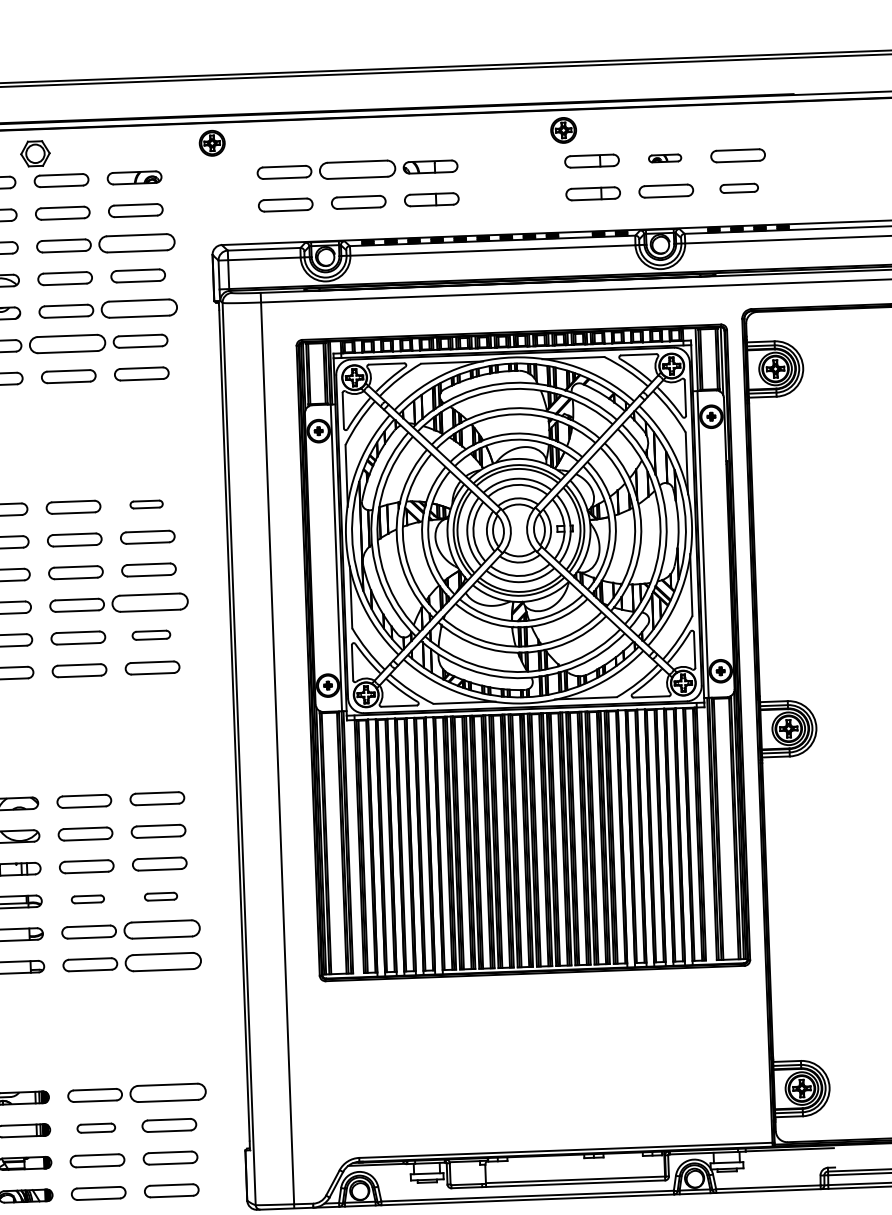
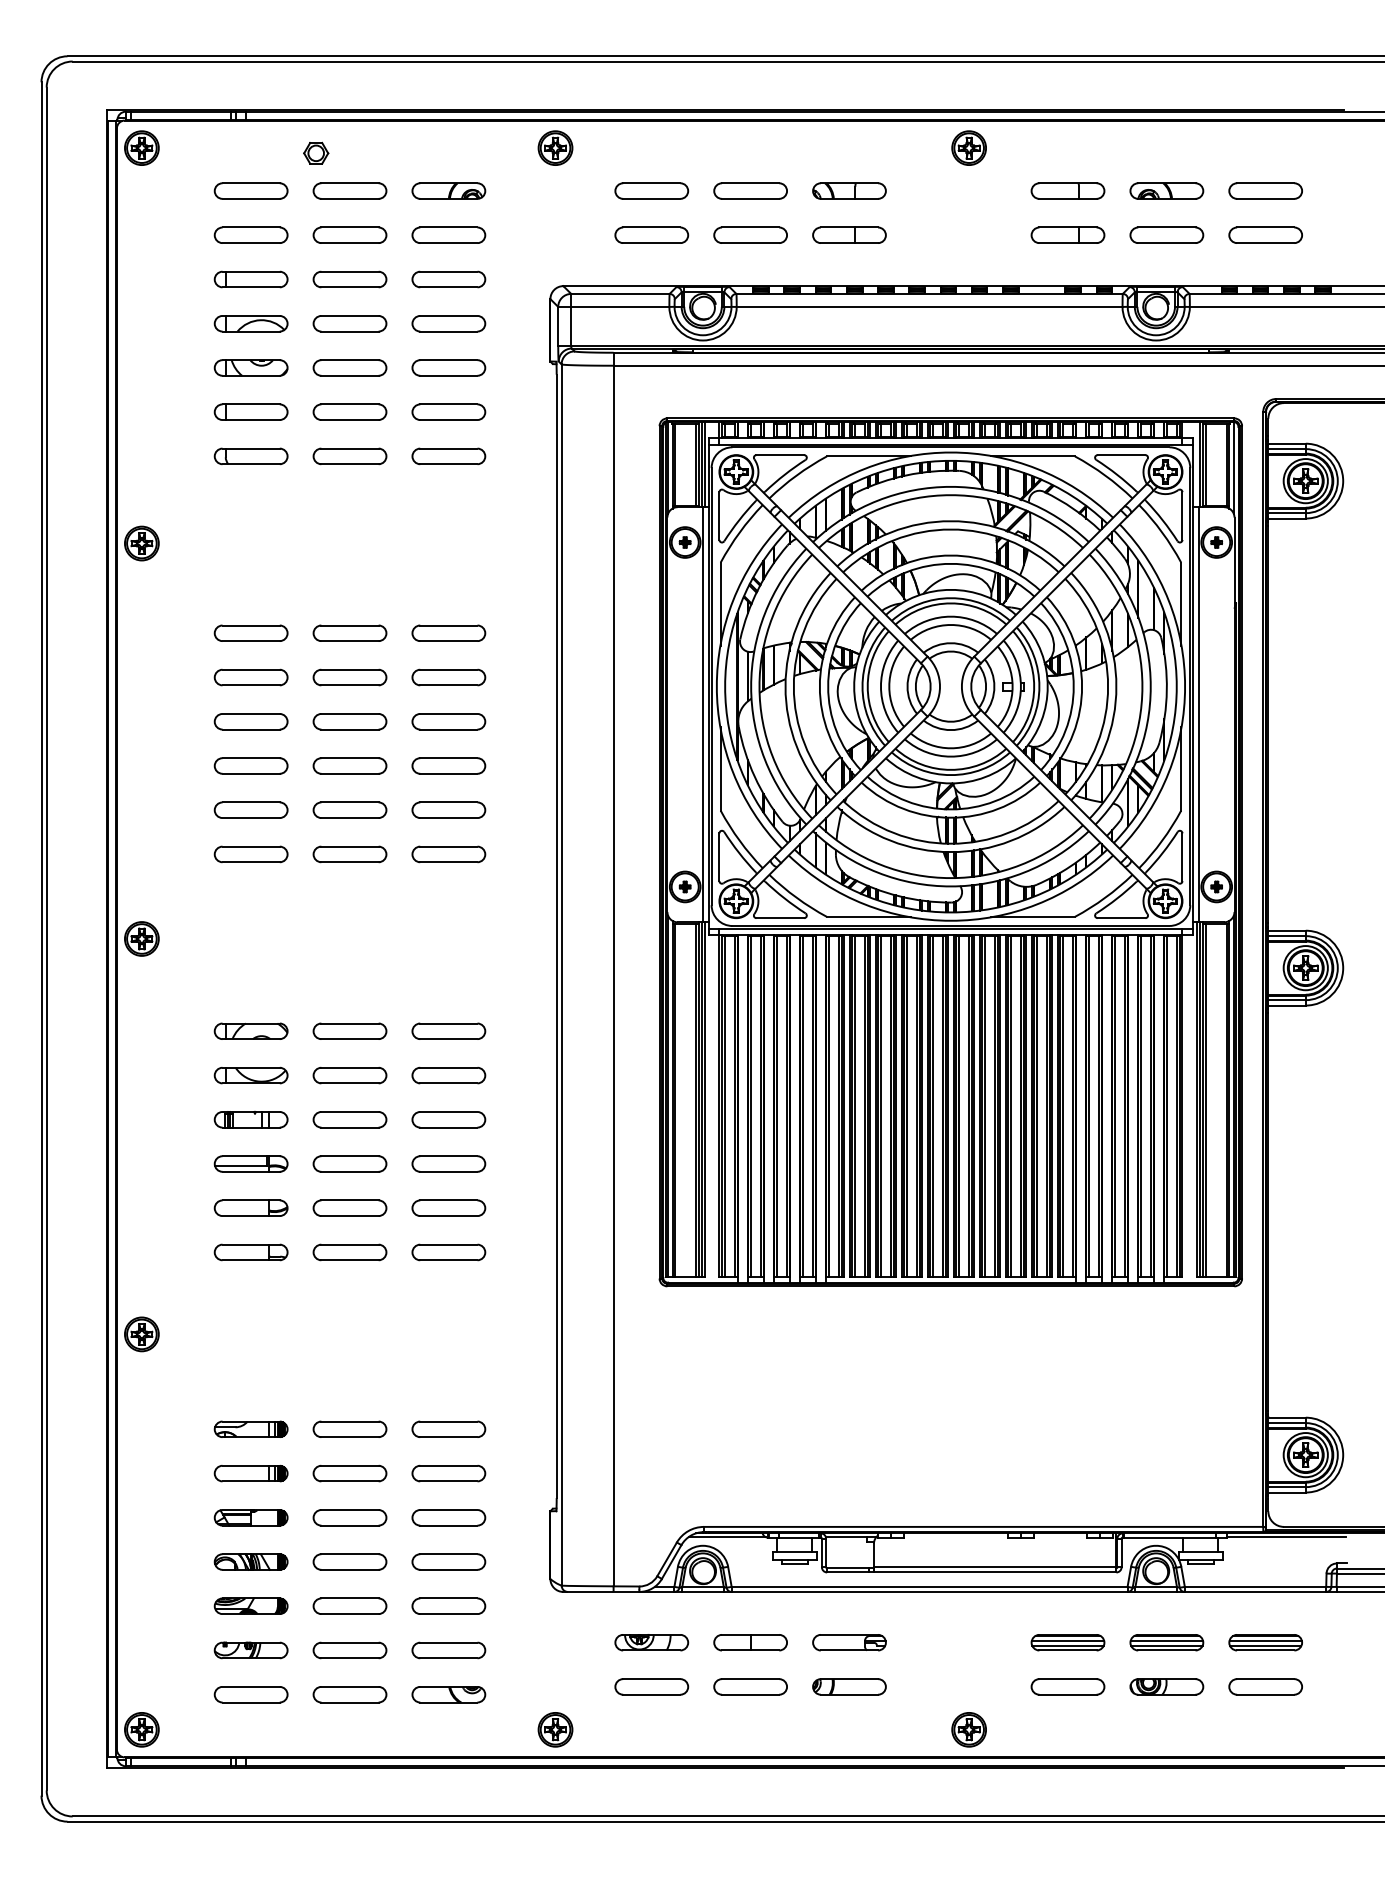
part: (563, 129) -> (968, 147), moved
part: (35, 153) -> (316, 152), size x0.62
part: (664, 158) -> (1166, 190), size x1.67
part: (357, 169) -> (750, 190), size x0.71
part: (739, 187) -> (1265, 234), size x1.43
part: (136, 243) -> (448, 279), size x0.71
part: (139, 308) -> (448, 367), size x0.71
part: (67, 343) -> (349, 411), size x0.71
part: (146, 504) -> (448, 632), size x1.67
part: (149, 602) -> (448, 765), size x0.71
part: (151, 634) -> (448, 809), size x1.43
part: (160, 896) -> (448, 1163), size x1.67
part: (87, 899) -> (349, 1163), size x1.67
part: (161, 928) -> (448, 1207), size x0.71
part: (163, 962) -> (448, 1252), size x0.71
part: (167, 1092) -> (448, 1428), size x0.71
part: (95, 1128) -> (349, 1473), size x1.43

